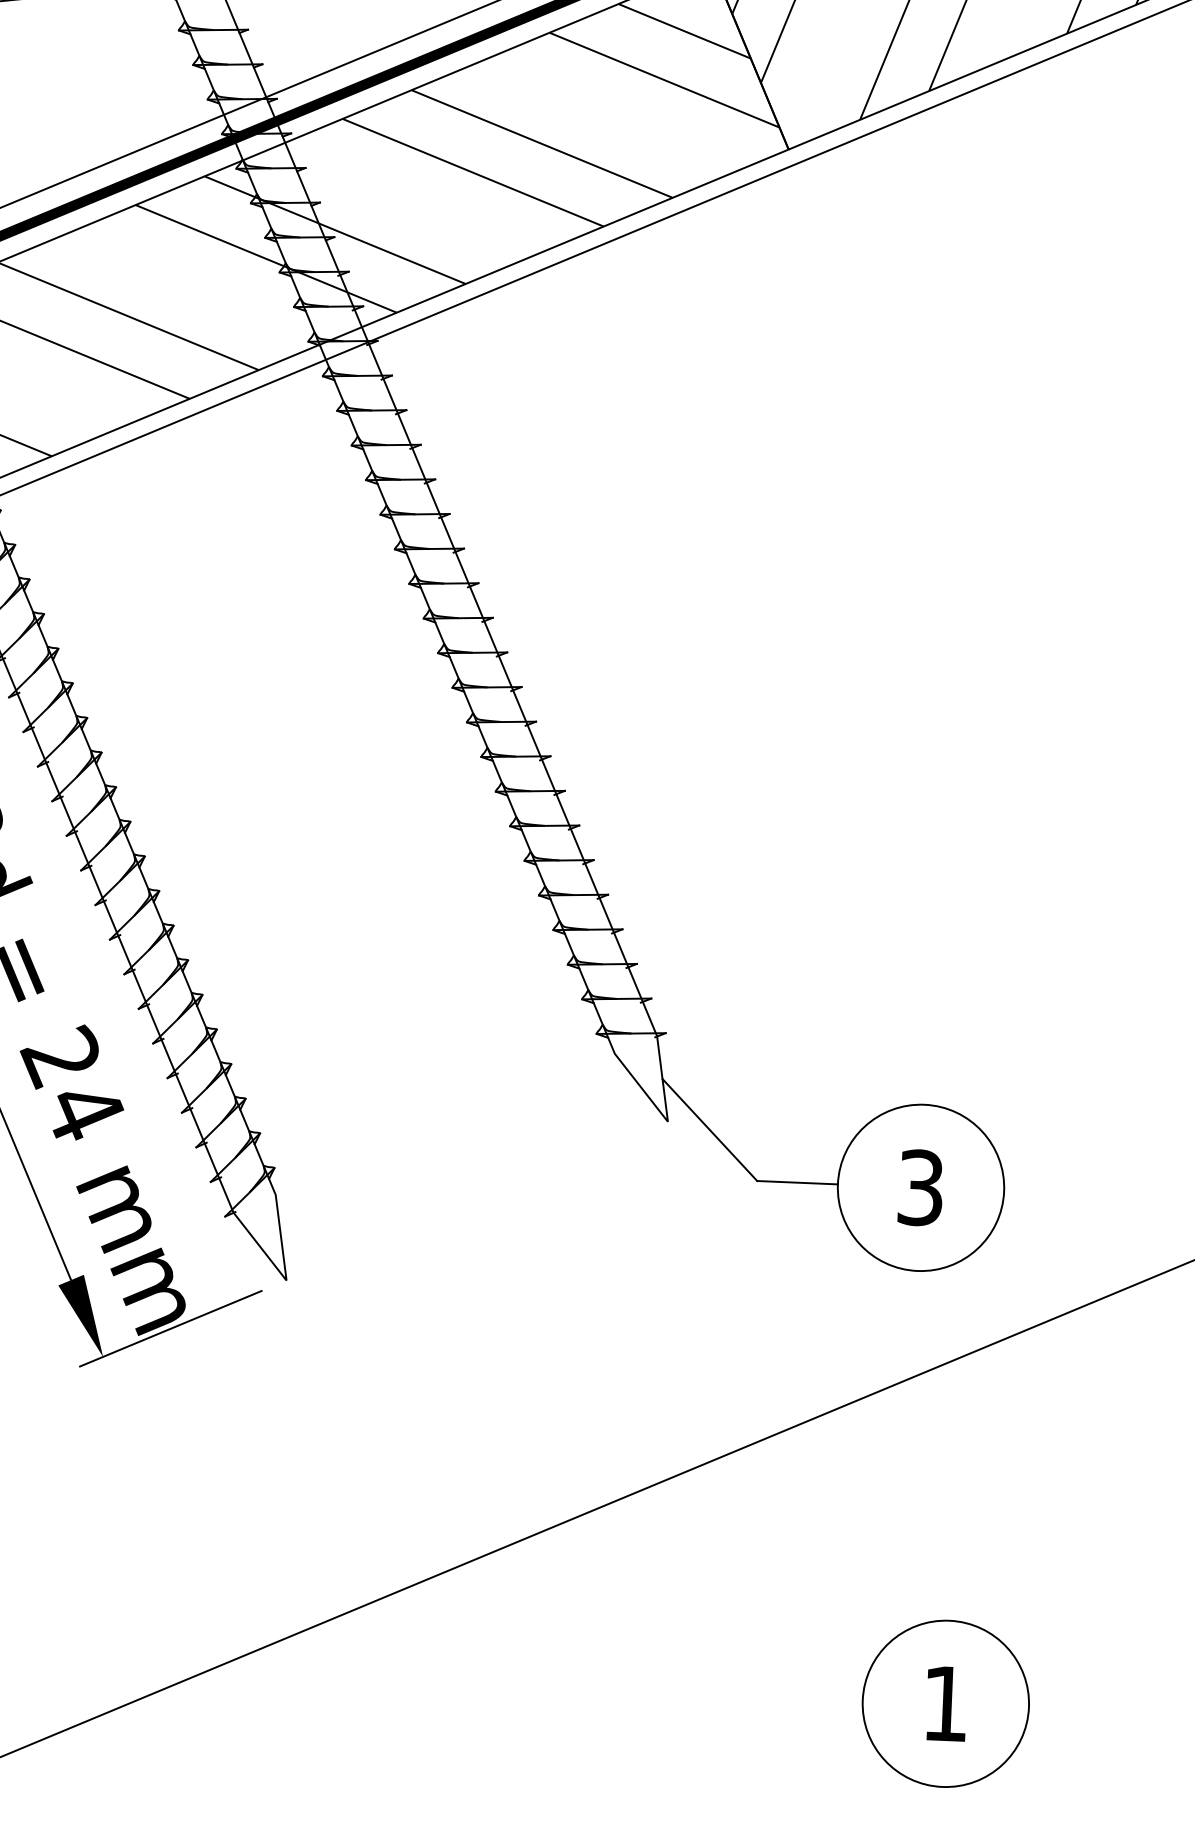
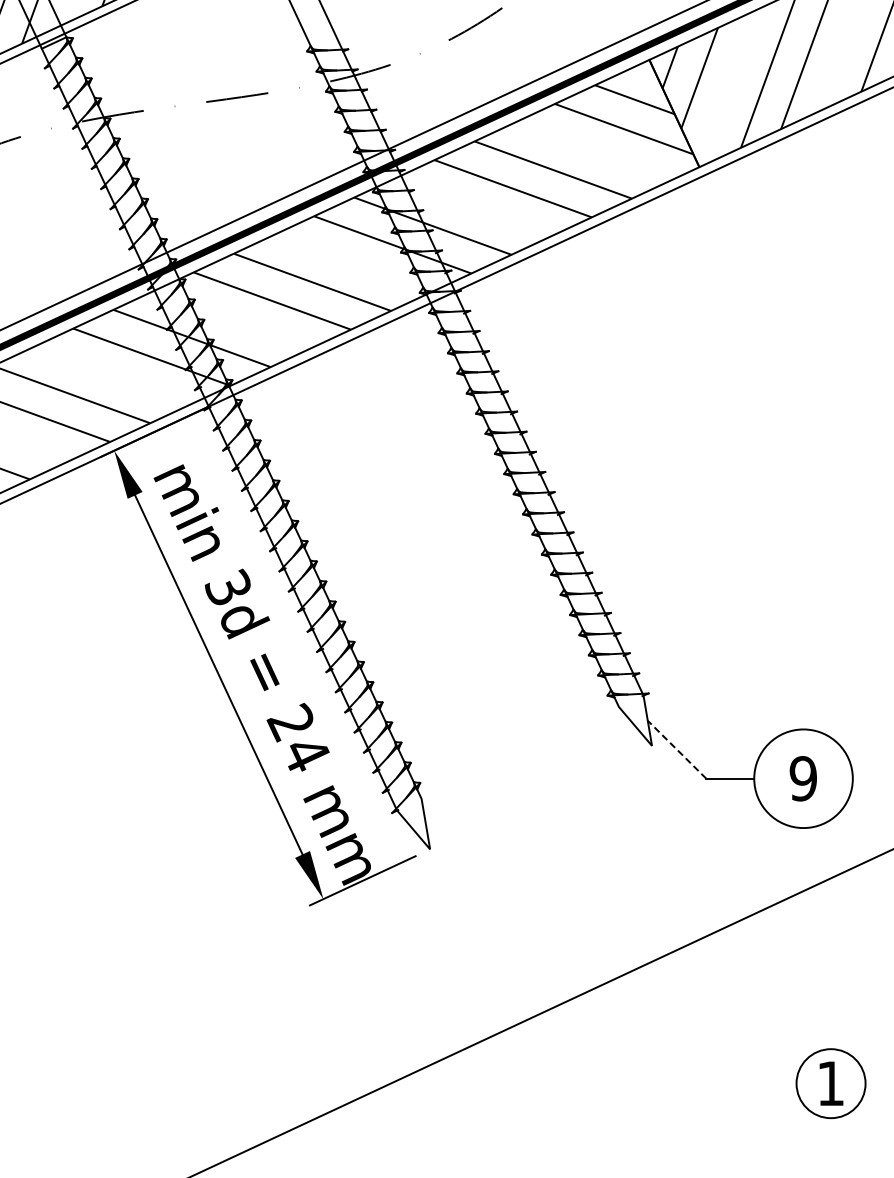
line: (708, 1129) -> (676, 749), solid -> dashed
text: (919, 1187) -> (802, 778), 3 -> 9
circle: (944, 1703) -> (830, 1083), size x0.7

